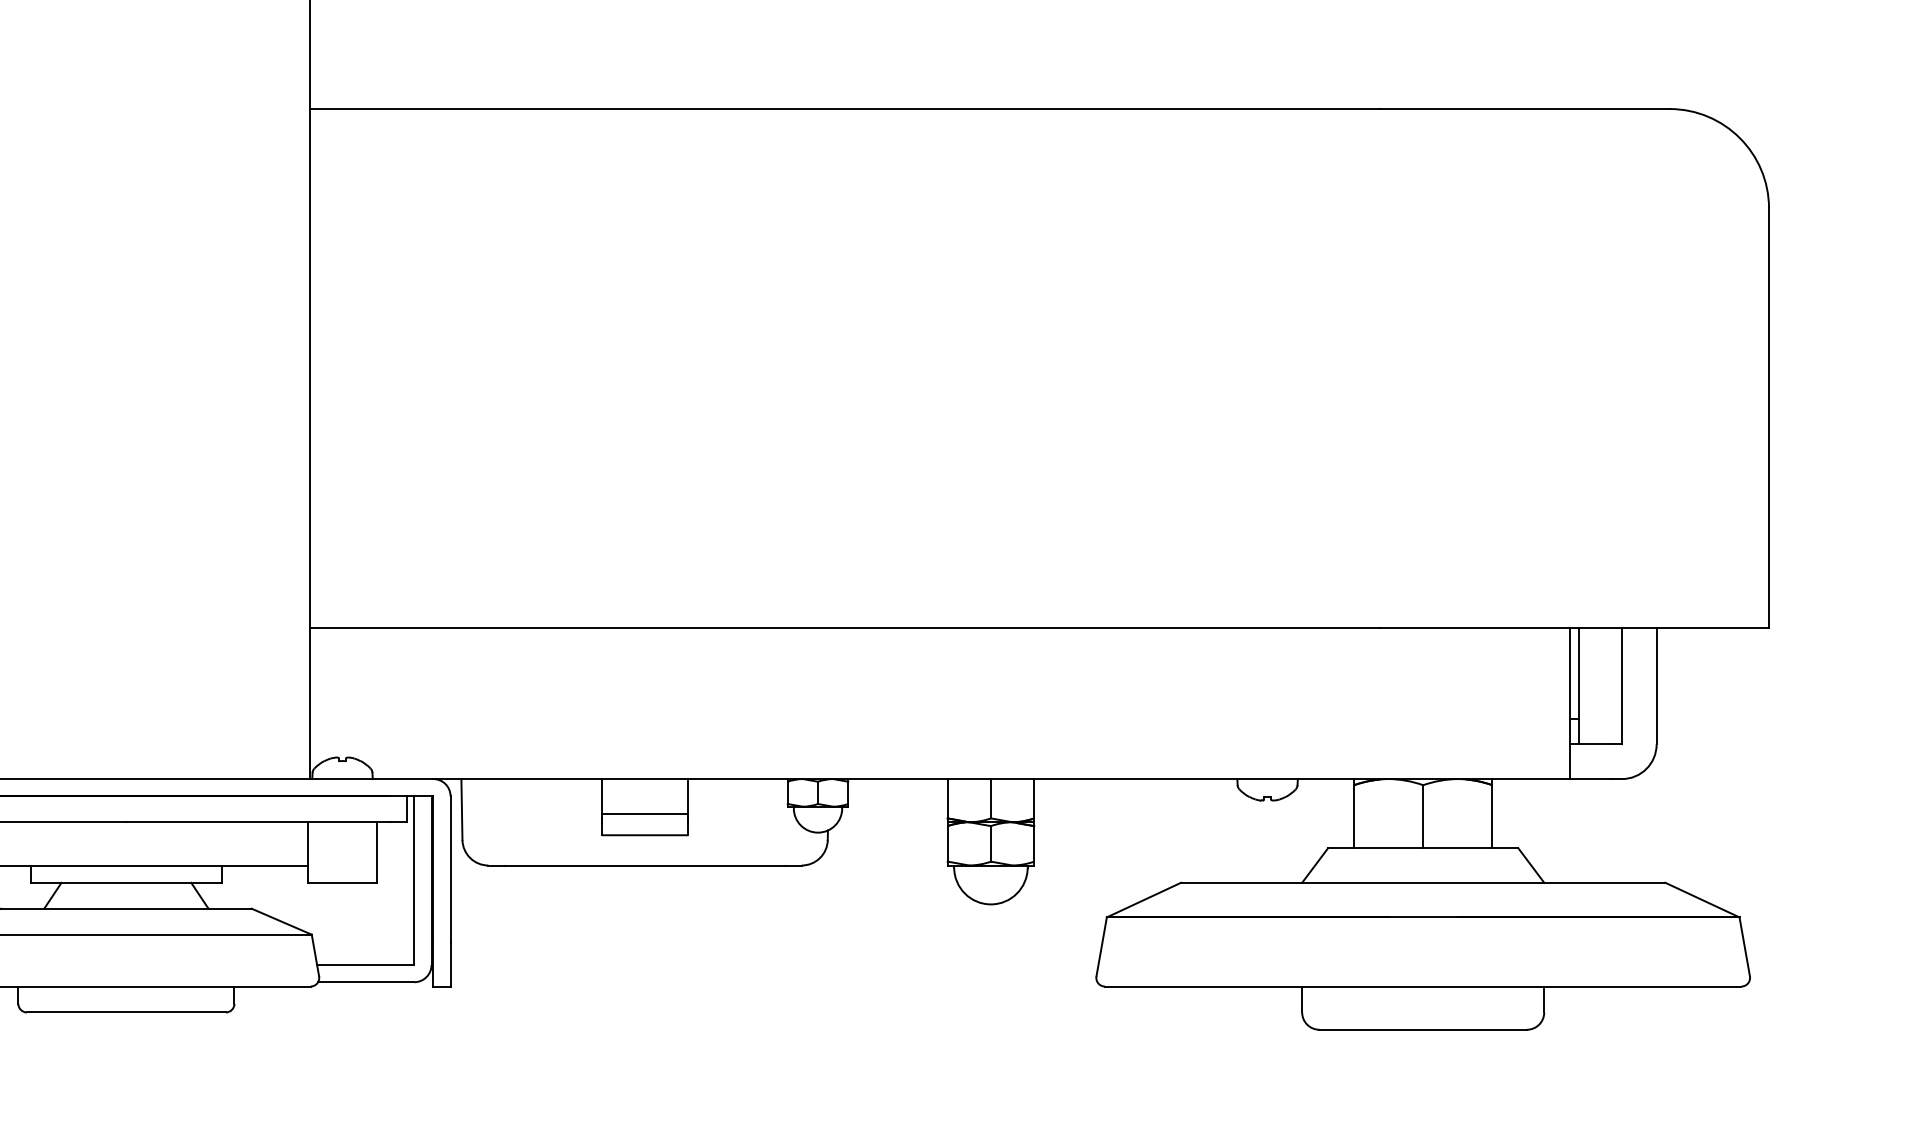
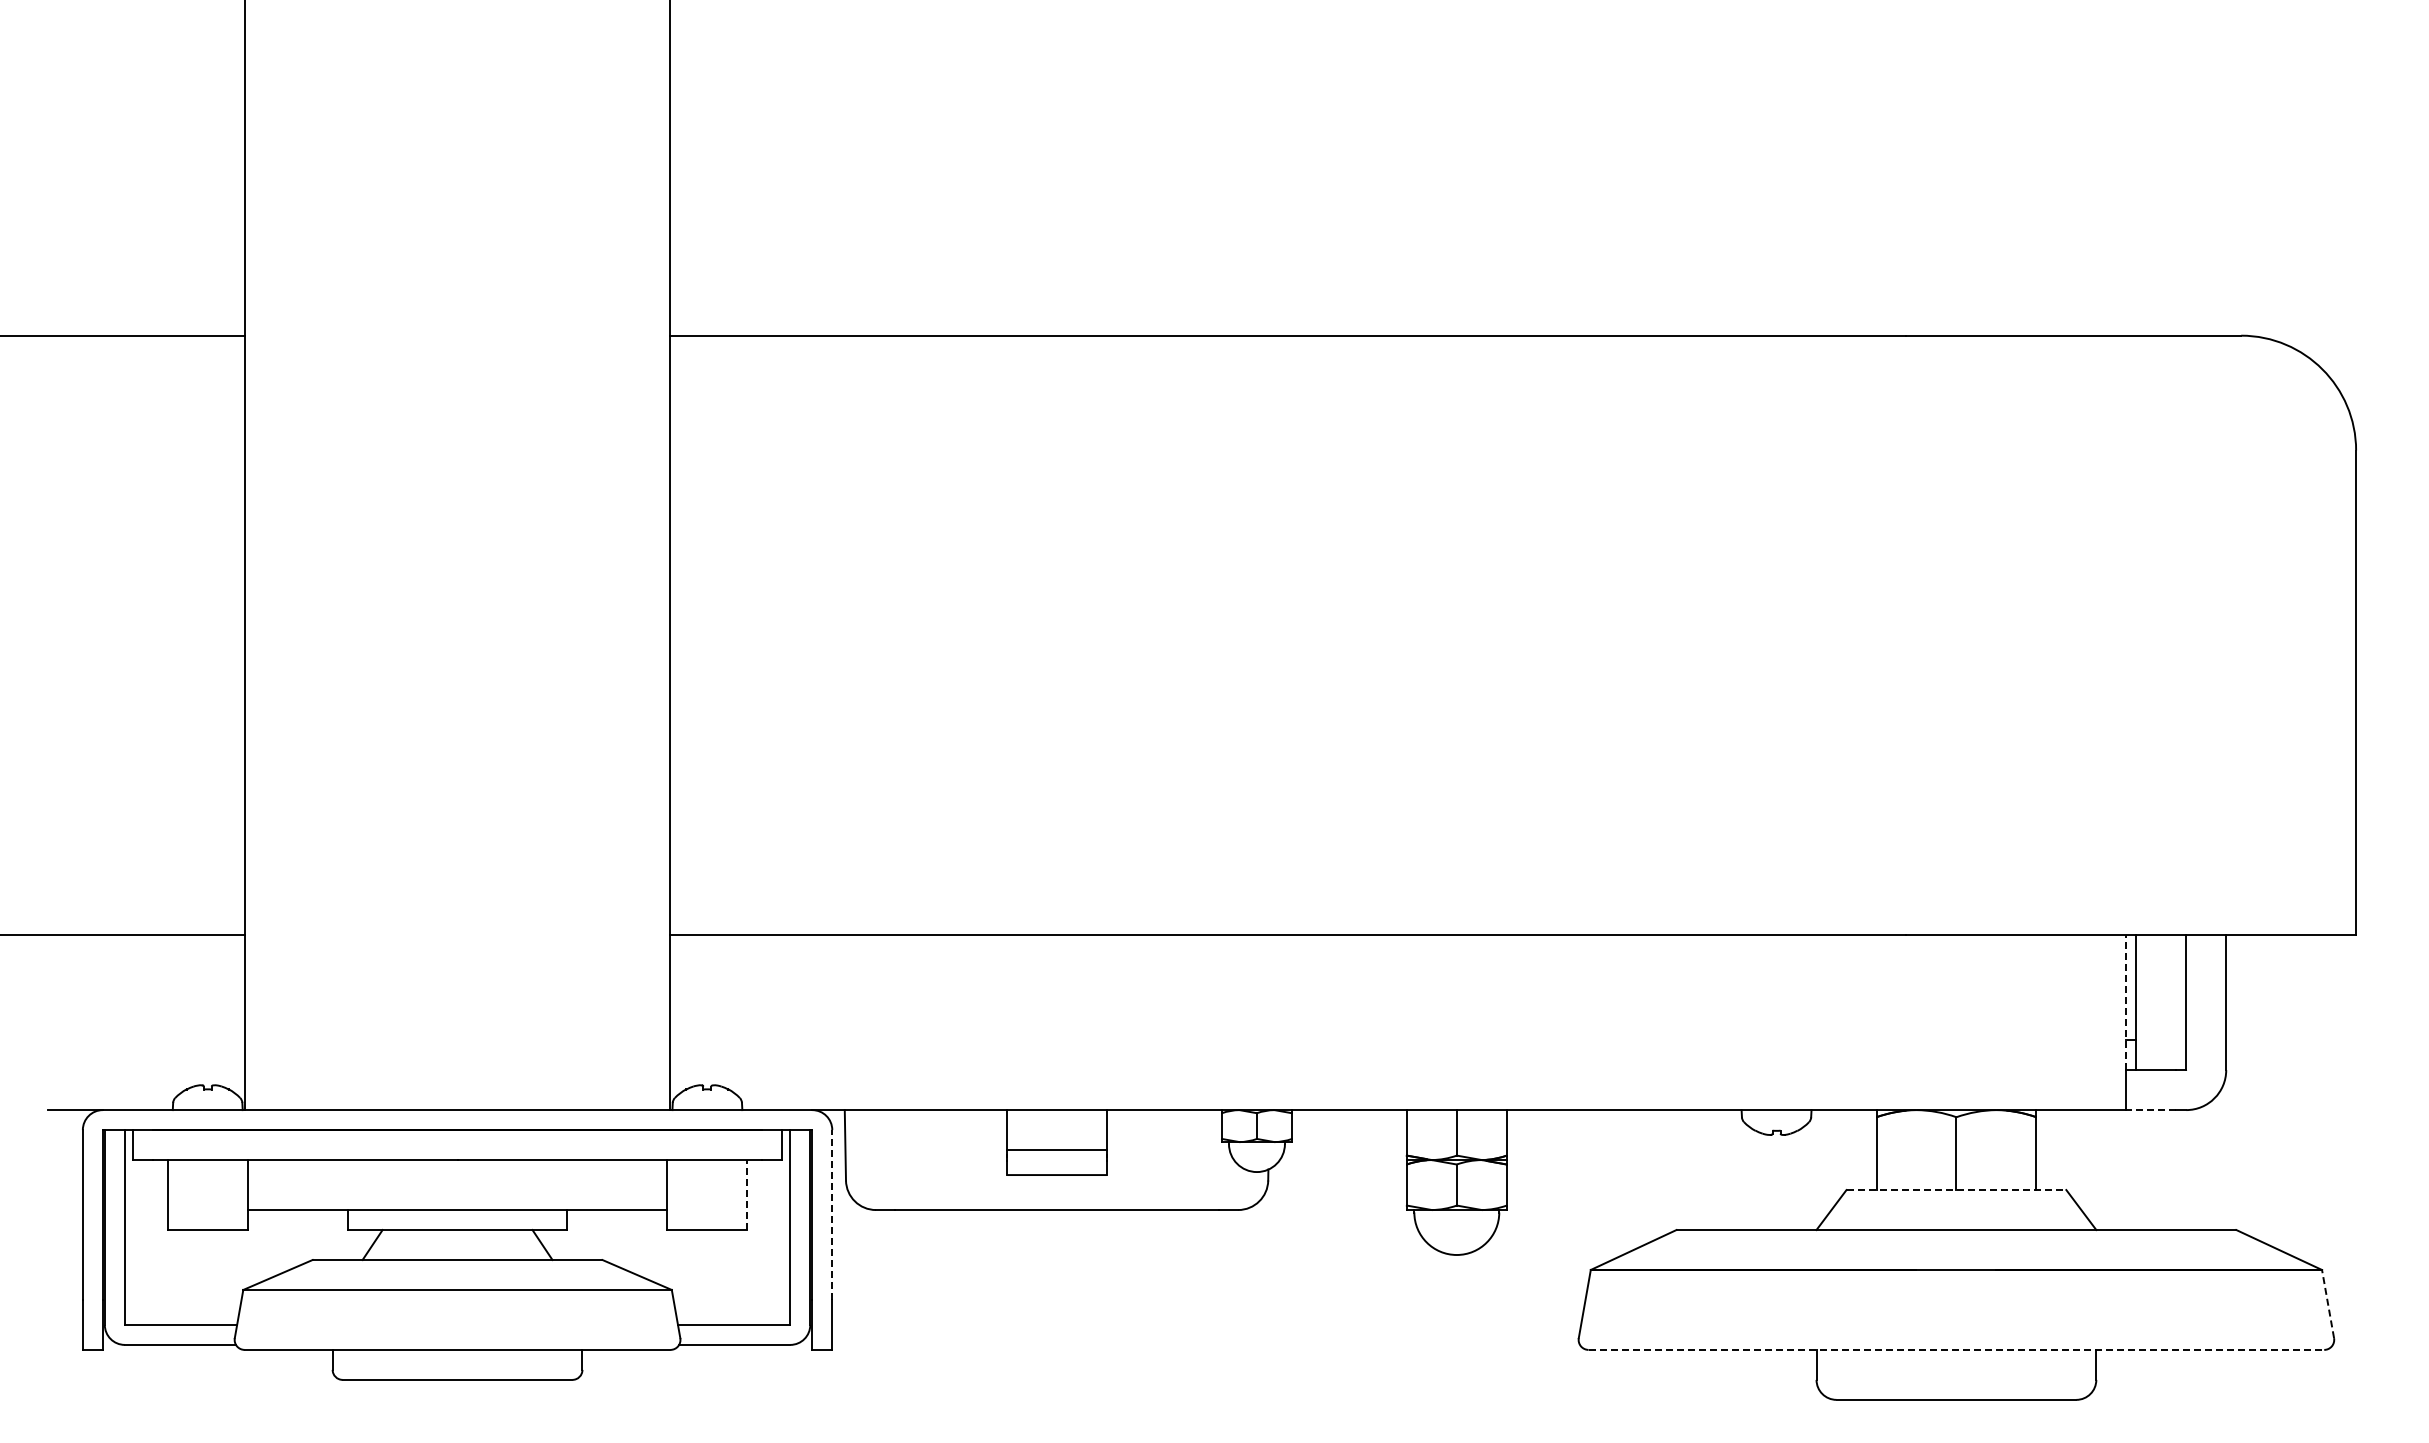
line: (1570, 685) -> (2126, 1002), solid -> dashed
line: (1591, 779) -> (2151, 1110), solid -> dashed
line: (1423, 848) -> (1956, 1190), solid -> dashed
line: (377, 852) -> (747, 1195), solid -> dashed
line: (450, 870) -> (832, 1215), solid -> dashed
line: (1745, 947) -> (2328, 1304), solid -> dashed
line: (1423, 986) -> (1956, 1349), solid -> dashed

